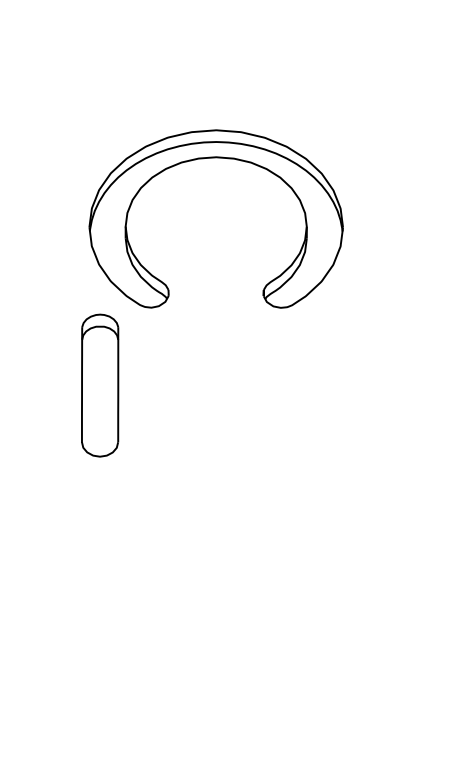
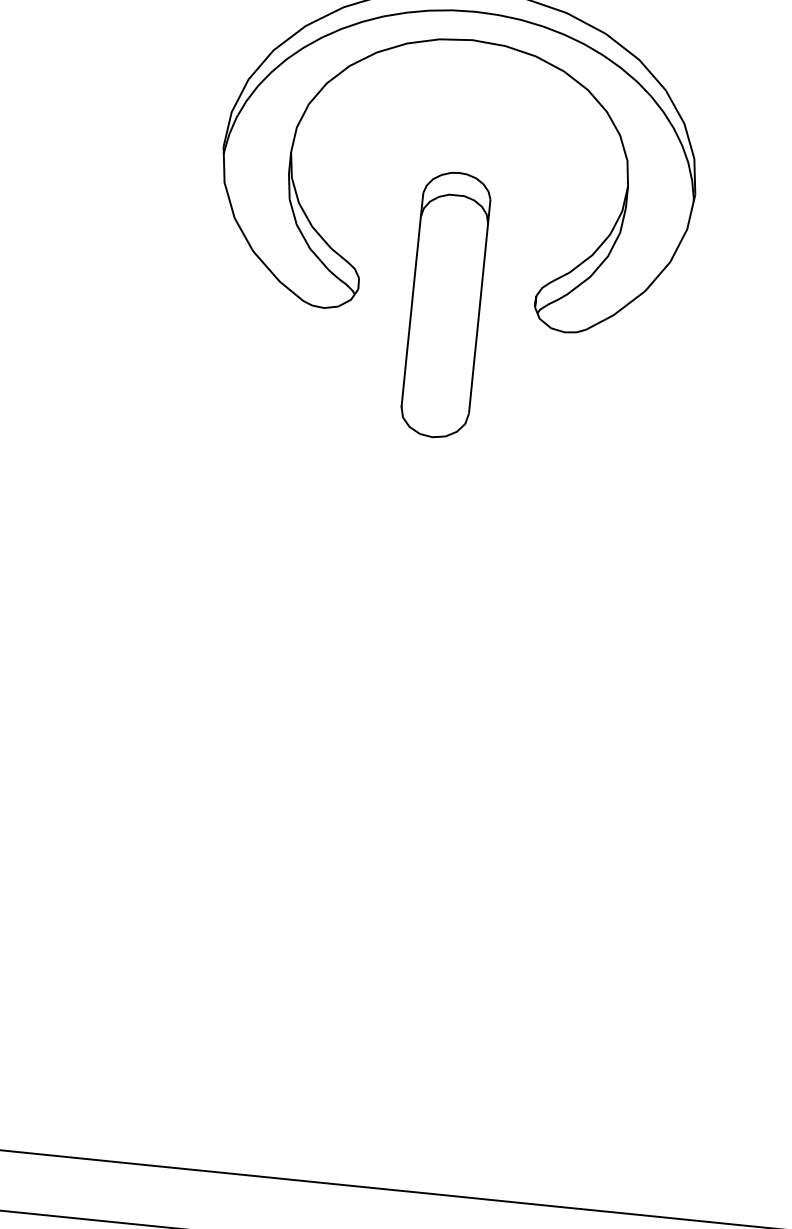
part: (100, 385) -> (446, 304), moved

